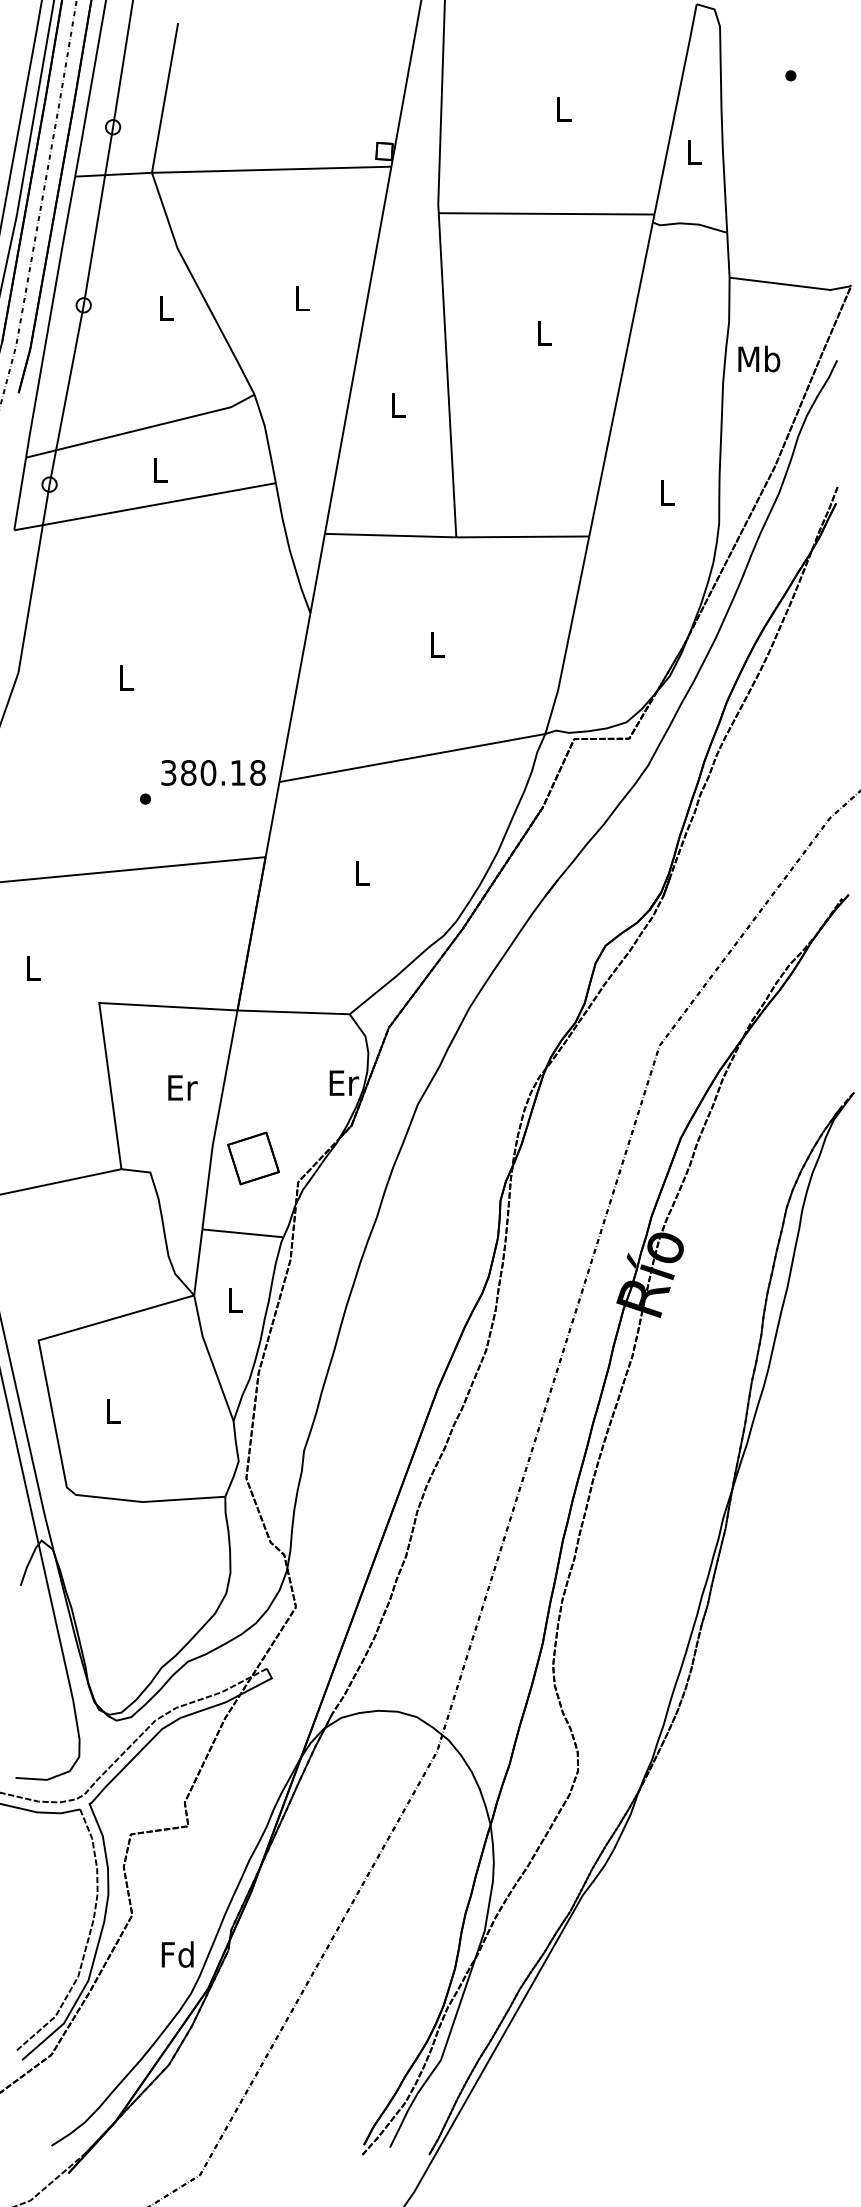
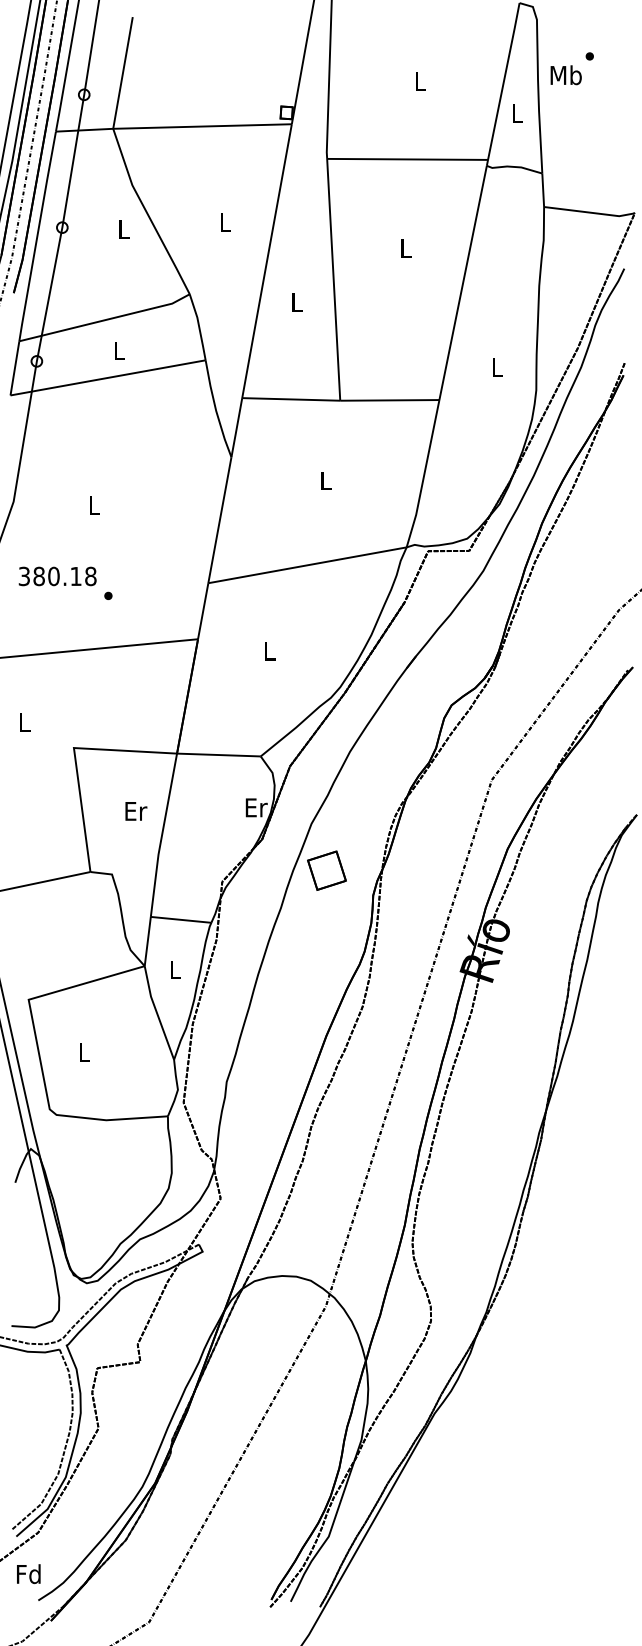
text: (759, 358) -> (566, 74), moved
text: (213, 772) -> (57, 576), moved
part: (253, 1158) -> (326, 870), moved
text: (177, 1954) -> (28, 1574), moved

